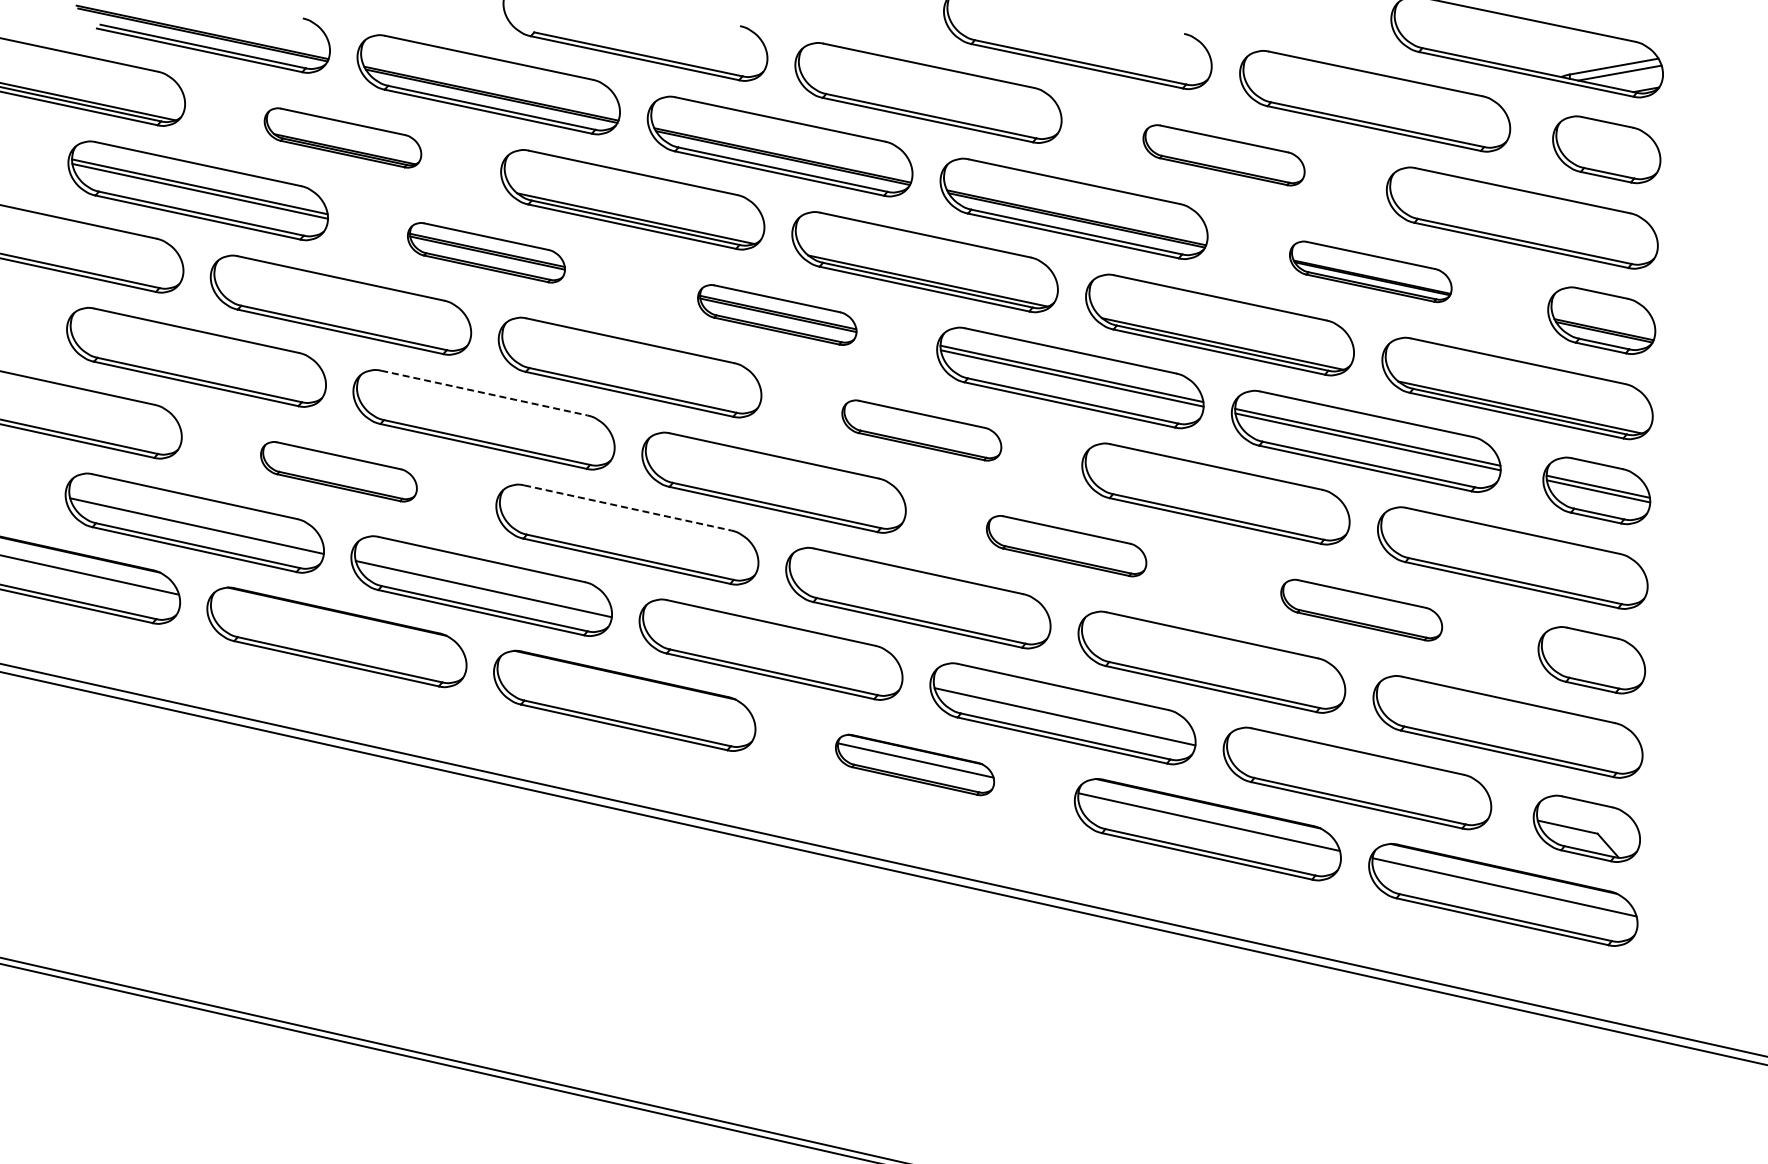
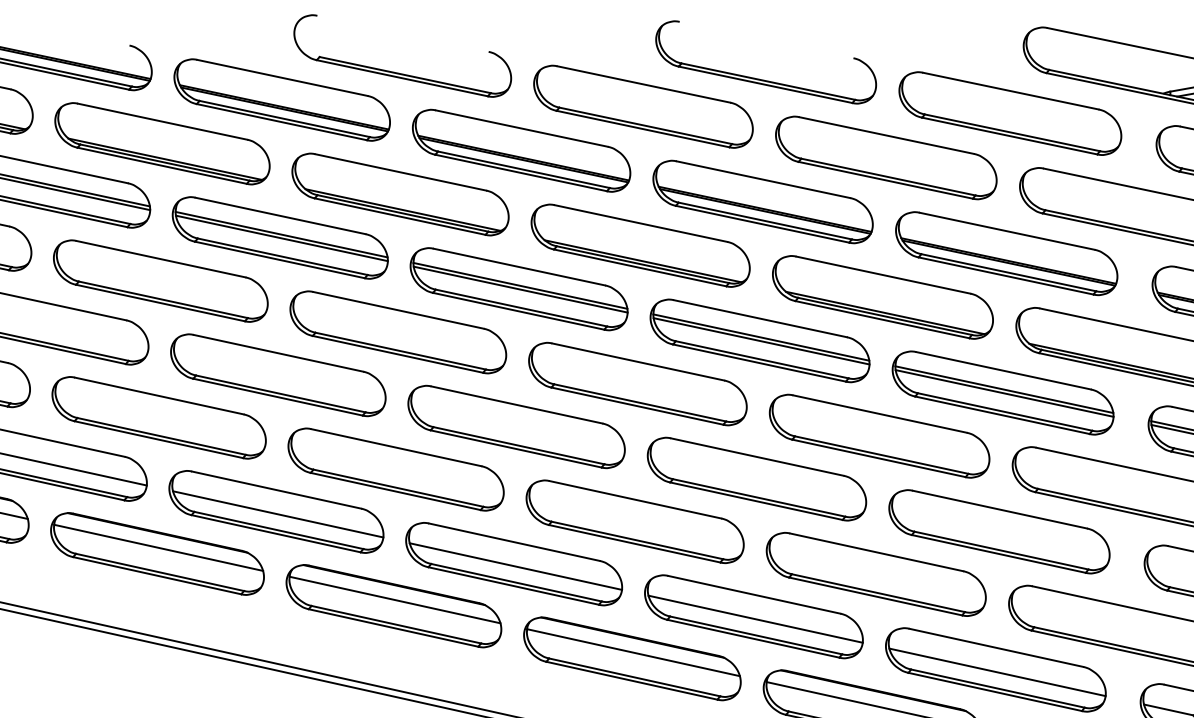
part: (342, 137) -> (162, 143), size x1.67
part: (1223, 155) -> (885, 158), size x1.67
part: (486, 252) -> (280, 237), size x1.67
part: (1370, 271) -> (1006, 253), size x1.67
part: (777, 314) -> (519, 288), size x1.67
line: (484, 393) -> (278, 353), dashed -> solid
part: (921, 430) -> (637, 384), size x1.67
part: (338, 471) -> (158, 417), size x1.67
line: (627, 507) -> (396, 447), dashed -> solid
part: (1066, 545) -> (756, 478), size x1.67
part: (1361, 609) -> (999, 531), size x1.67
line: (338, 629) -> (158, 547), added
line: (772, 652) -> (515, 566), added
line: (625, 693) -> (394, 600), added
part: (914, 764) -> (631, 658), size x1.67
line: (1359, 781) -> (997, 672), added

